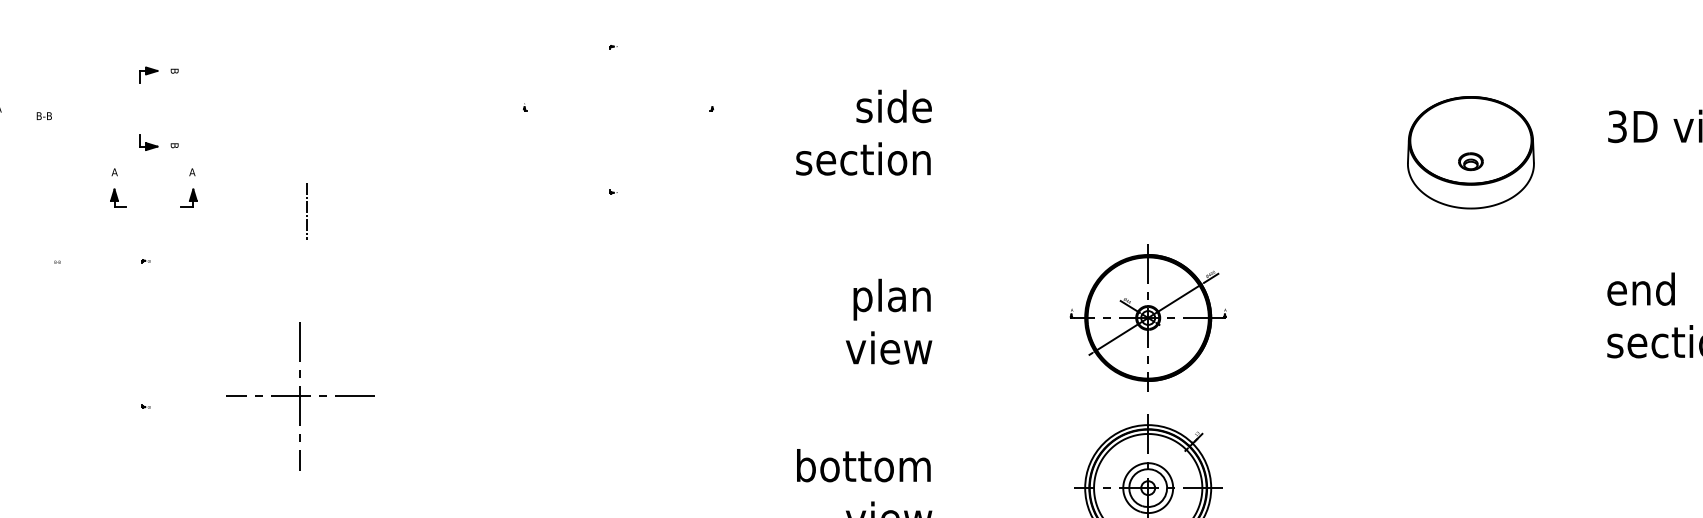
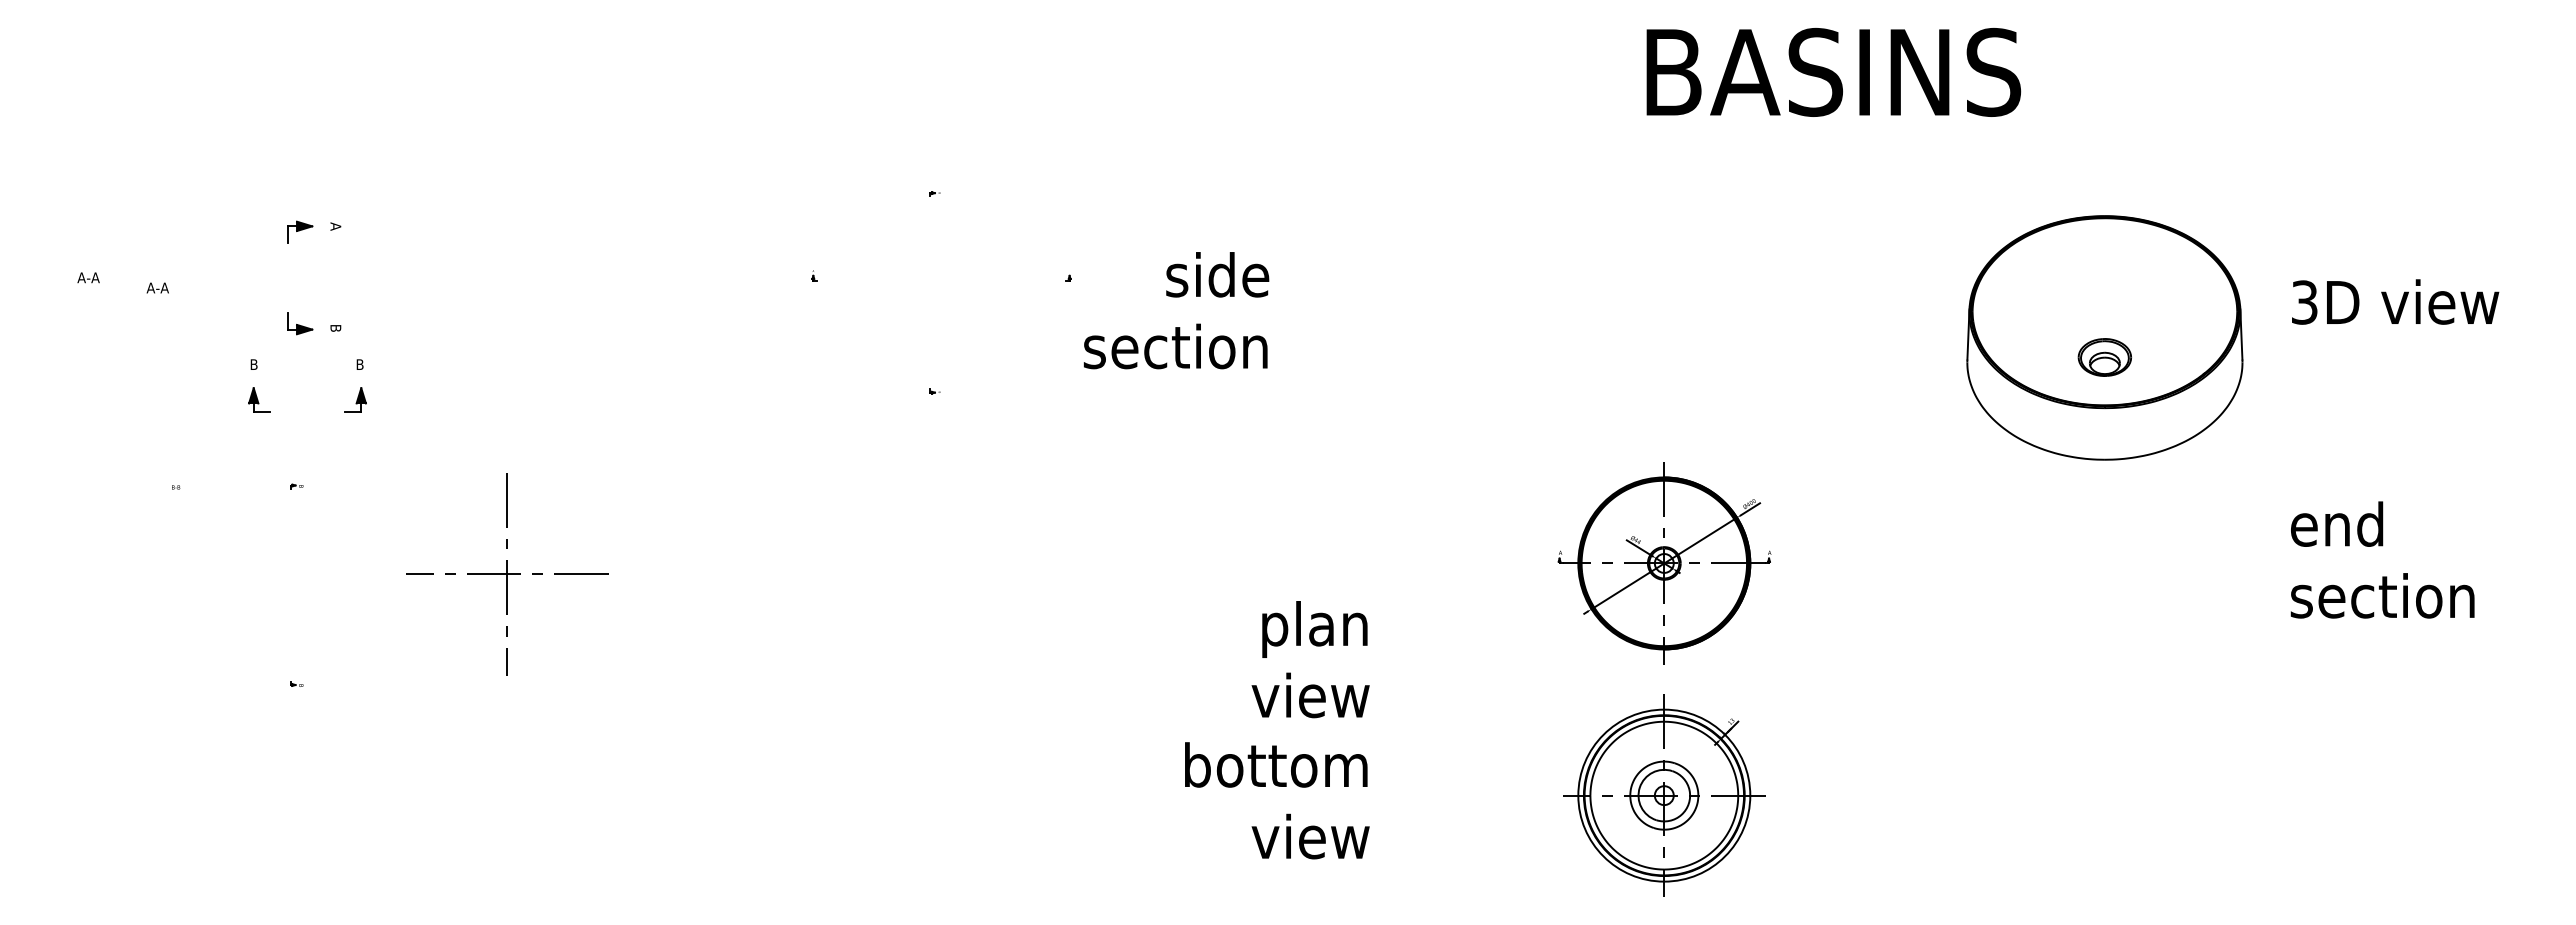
text: (174, 71) -> (335, 226), B -> A
text: (43, 115) -> (157, 287), B-B -> A-A
text: (864, 132) -> (1176, 310), moved
part: (1470, 152) -> (2104, 337), size x1.6
text: (114, 172) -> (253, 364), A -> B
text: (192, 172) -> (359, 364), A -> B
line: (307, 211) -> (516, 418), removed
text: (888, 321) -> (1310, 659), moved
part: (300, 396) -> (507, 574), moved

